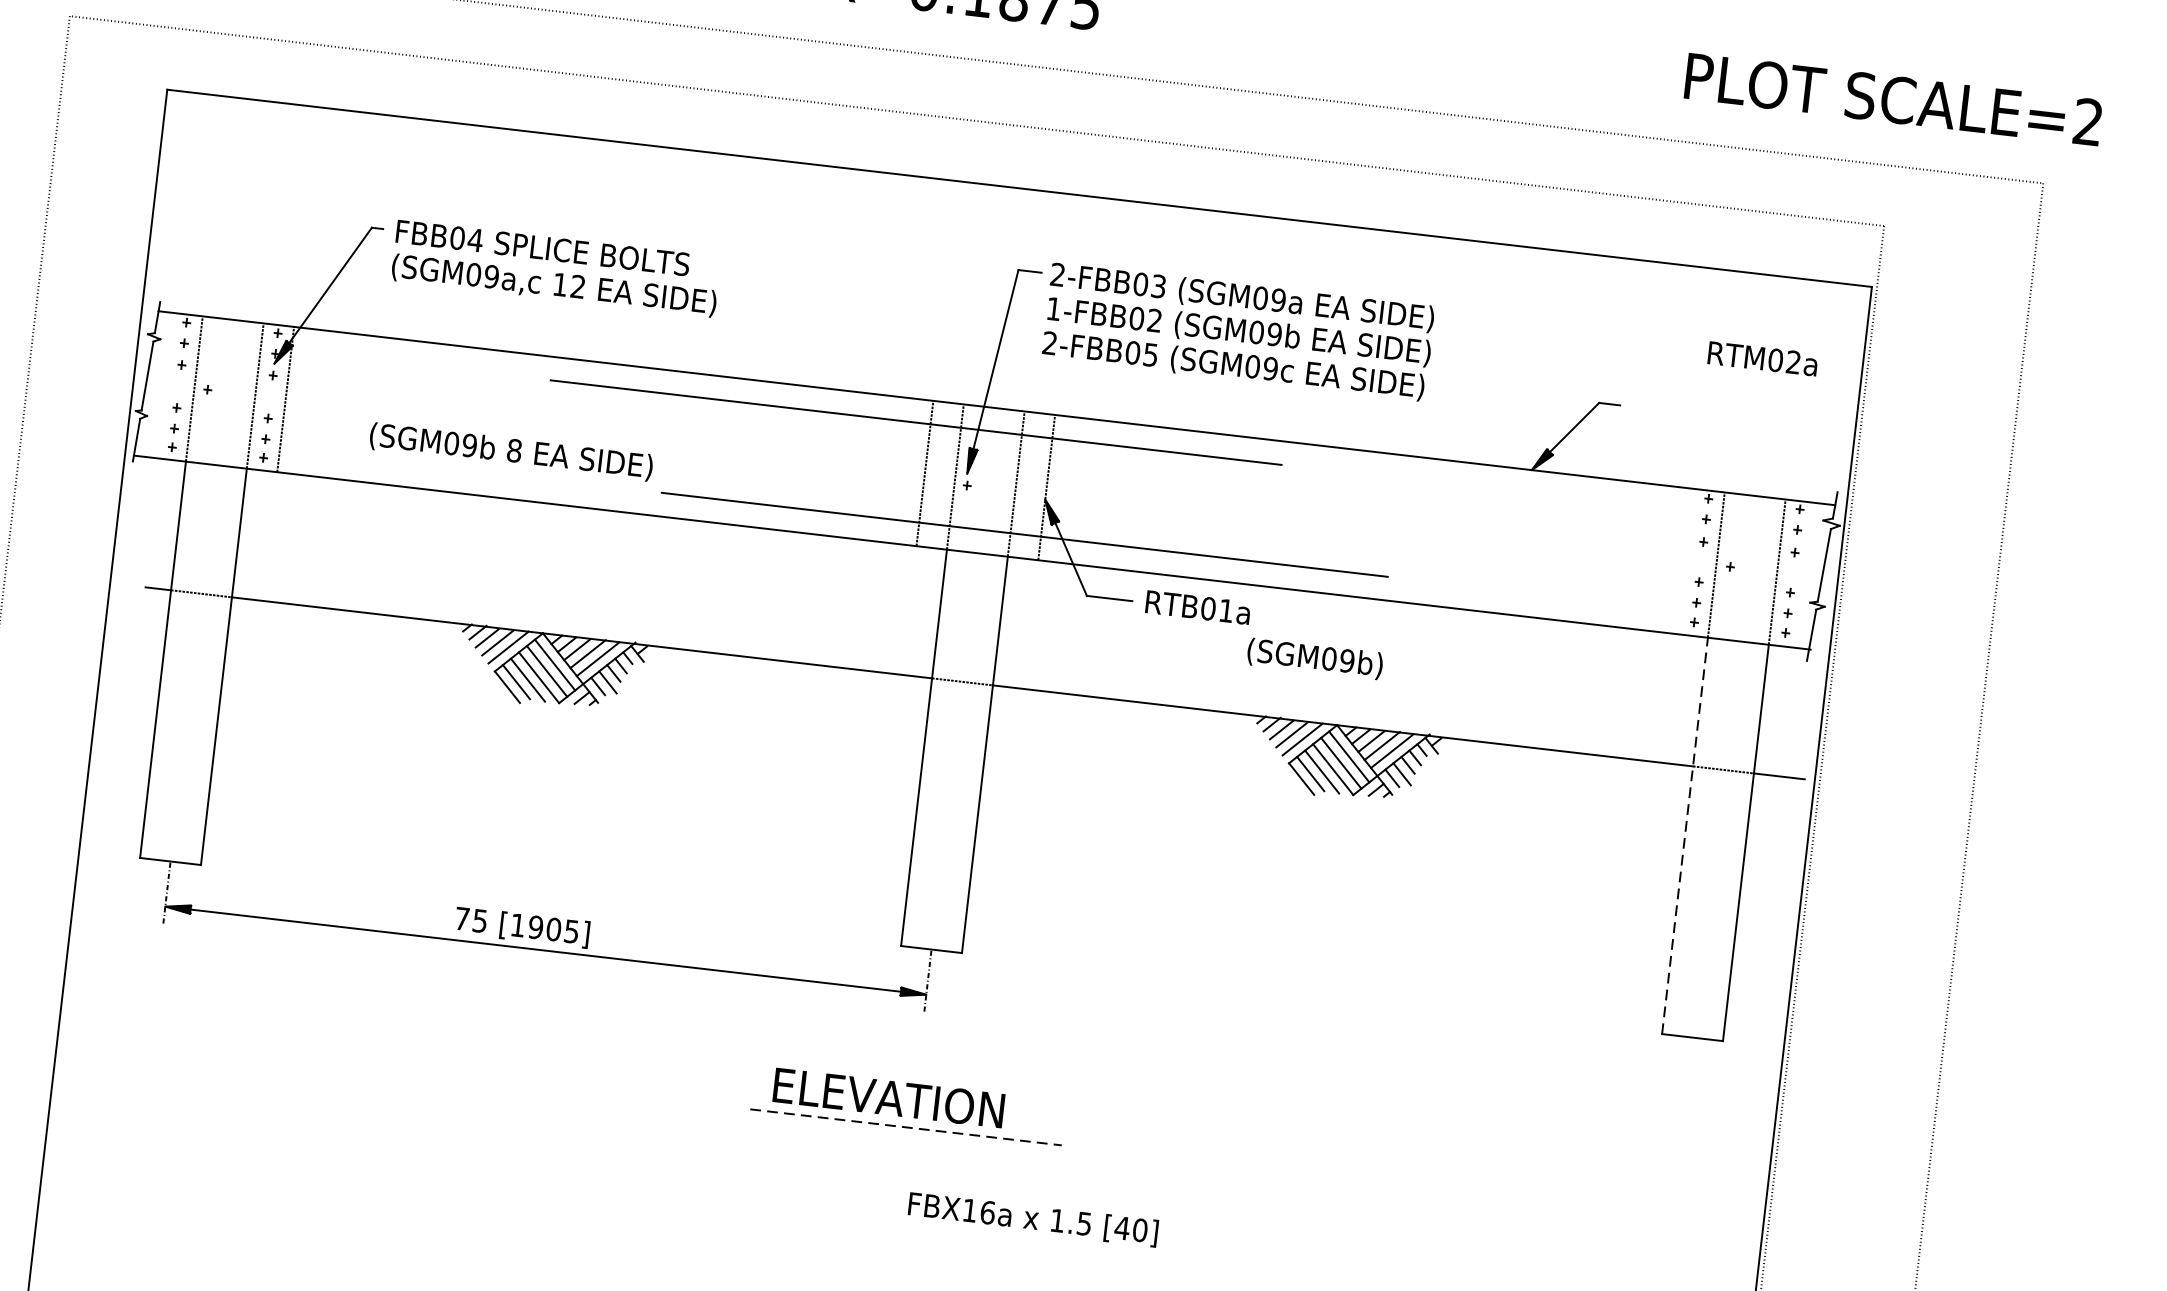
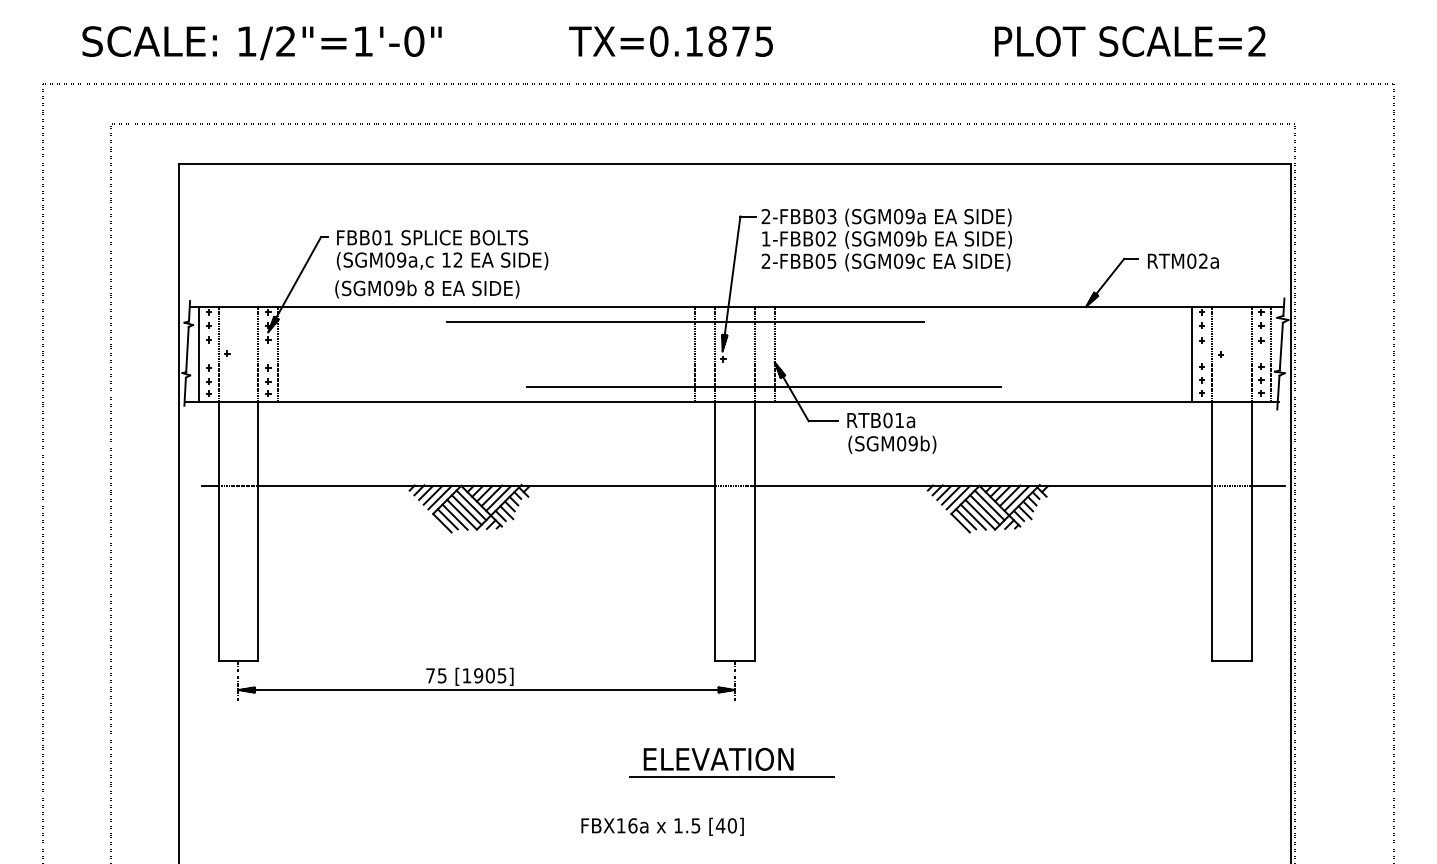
text: (1893, 99) -> (1130, 41), moved
text: (475, 239) -> (388, 237), FBB04 -> FBB01
text: (1763, 357) -> (1183, 260), moved
line: (163, 385) -> (198, 354), added
text: (511, 452) -> (427, 289), moved
line: (1685, 561) -> (1191, 354), added
line: (1807, 575) -> (1271, 354), added
text: (1315, 658) -> (892, 444), moved
line: (1684, 834) -> (1211, 530), dashed -> solid
line: (905, 1126) -> (731, 776), dashed -> solid
text: (1033, 1218) -> (662, 826), moved

